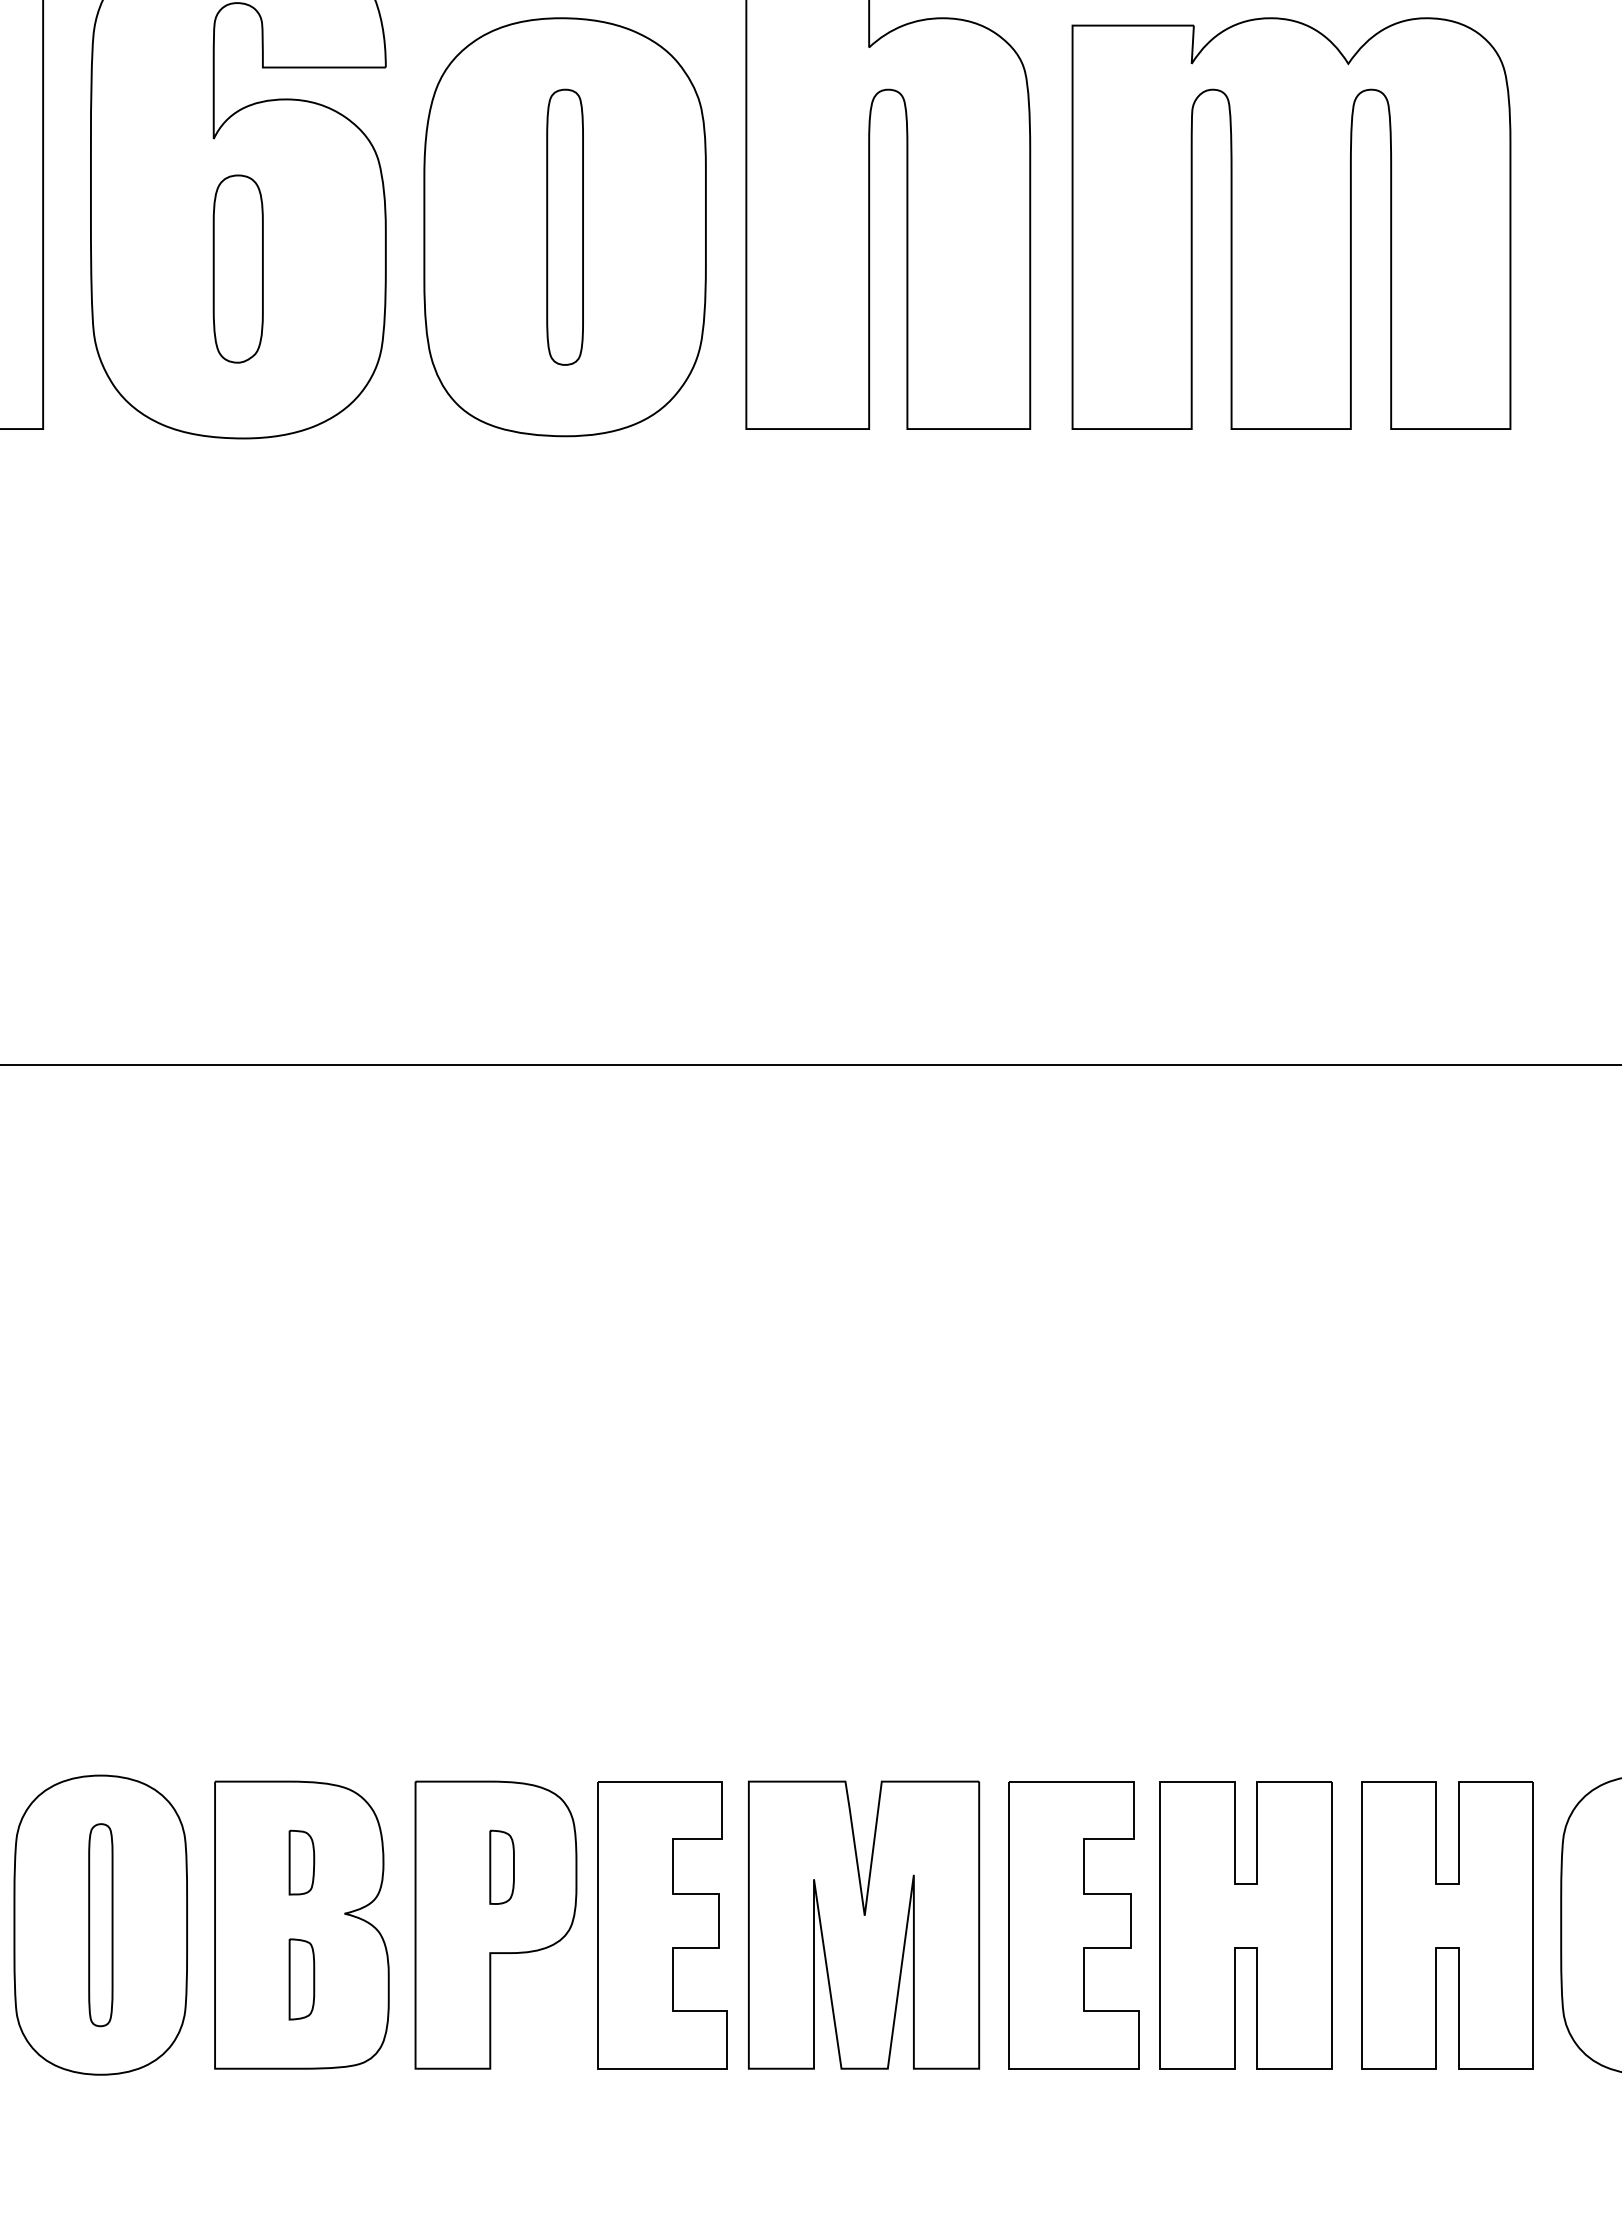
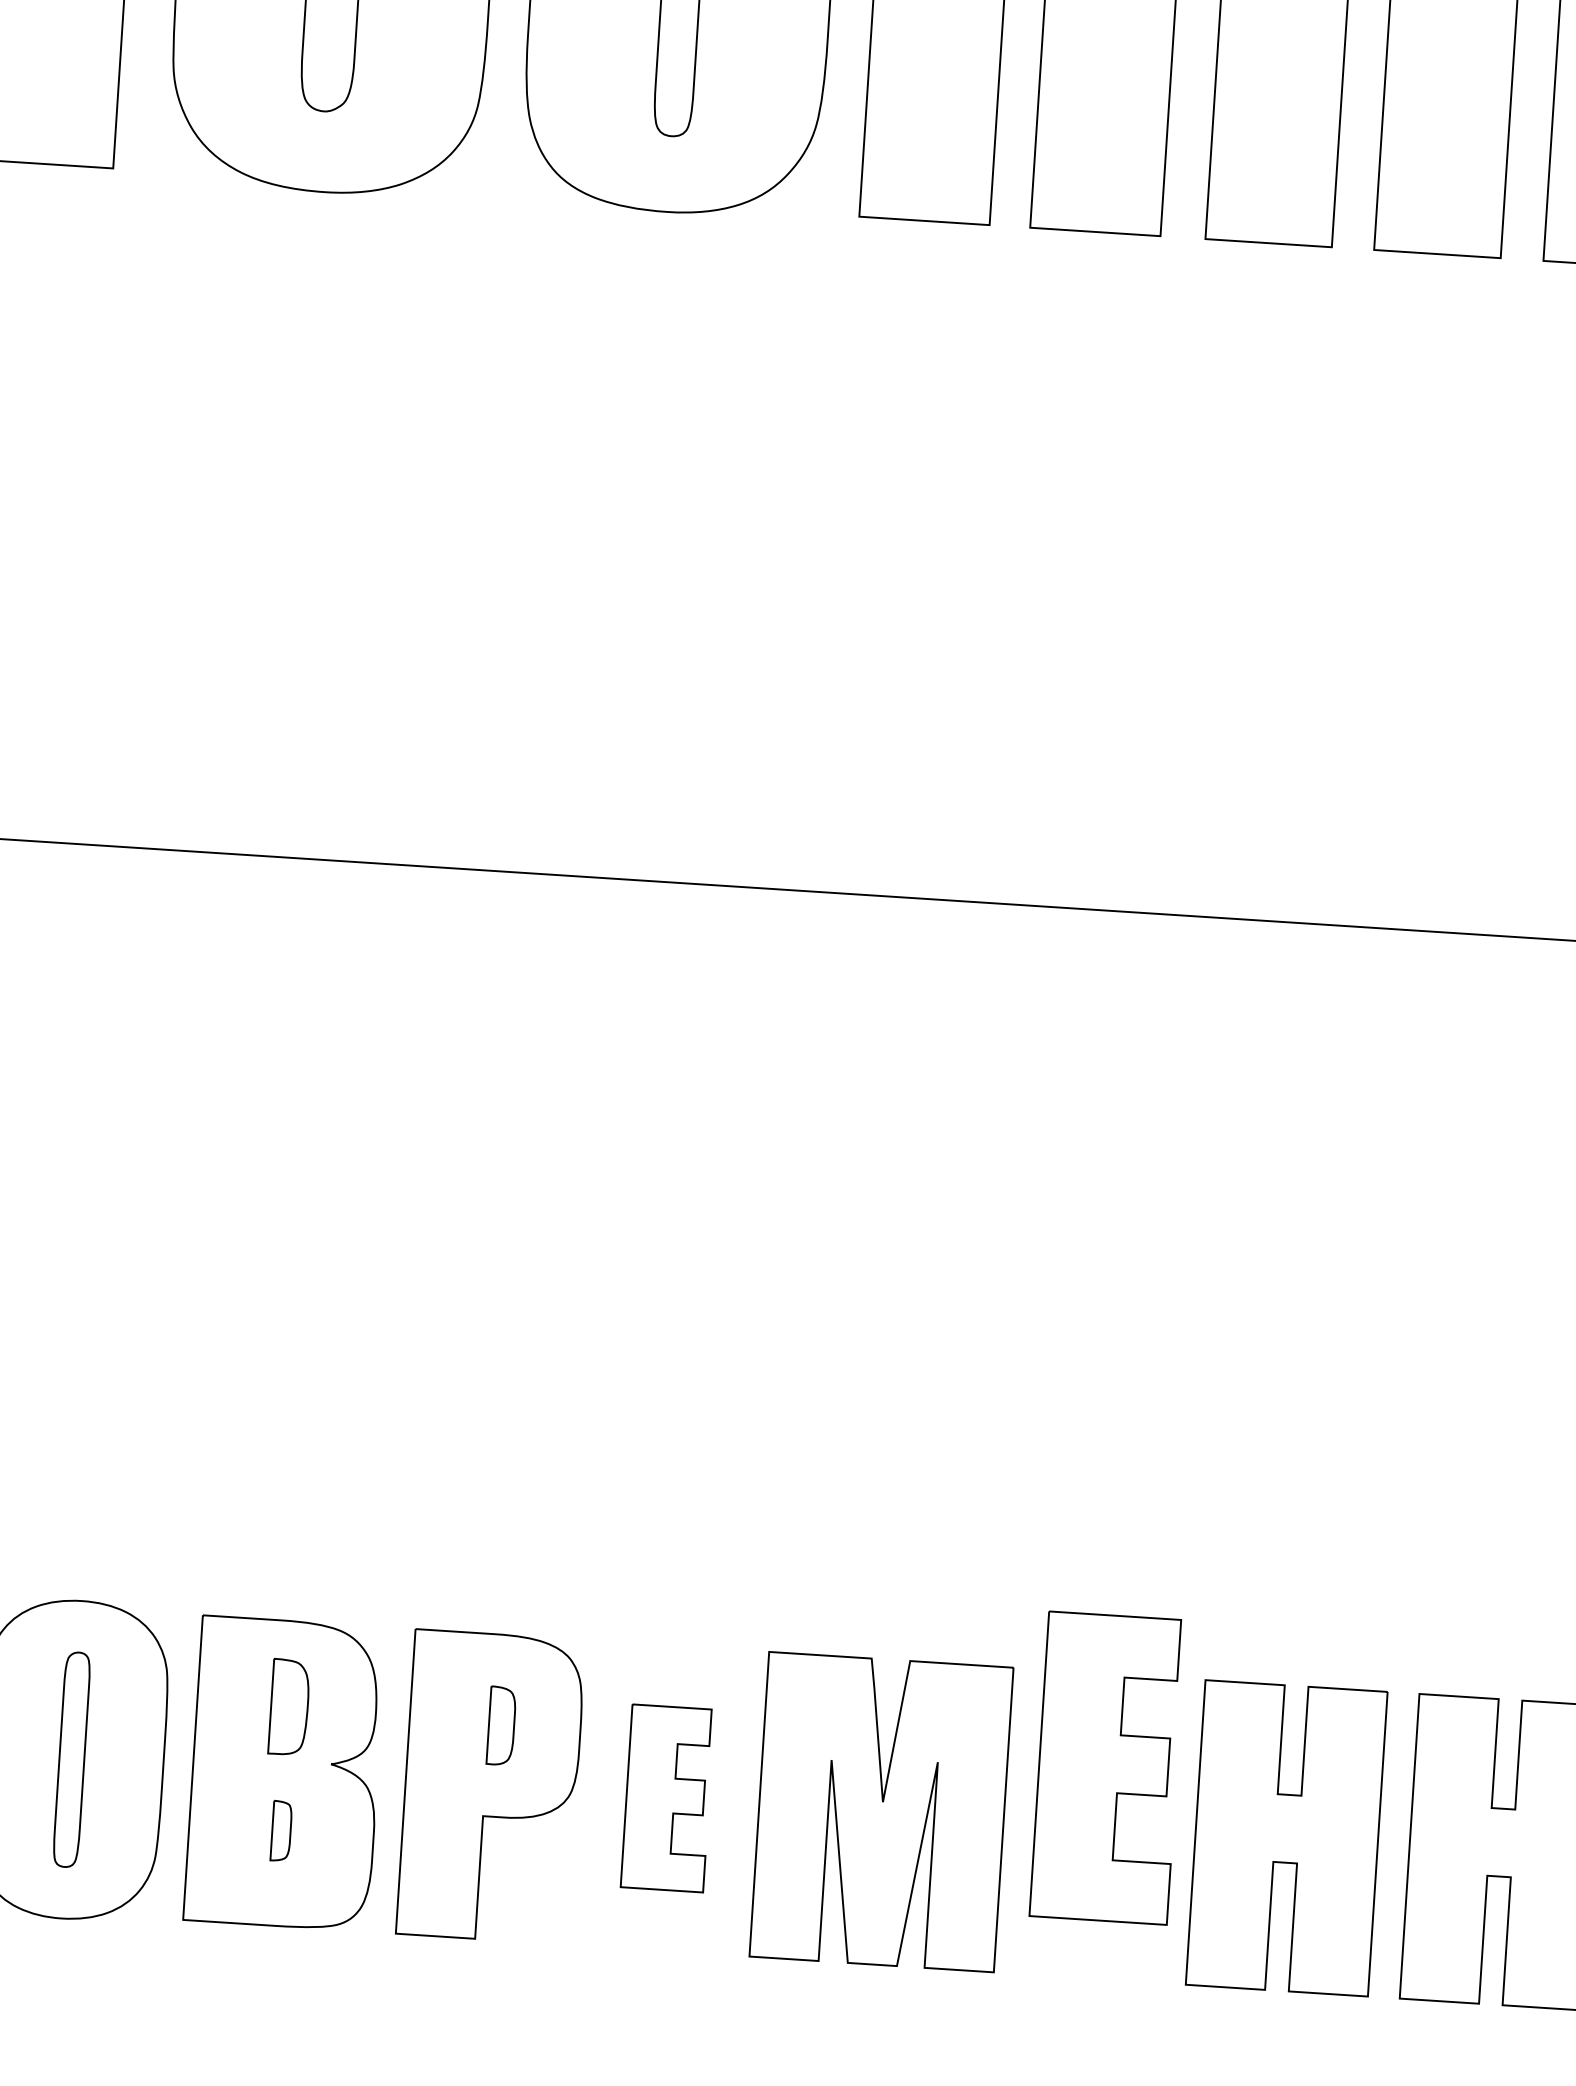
part: (301, 1862) -> (289, 1707), size x1.4
part: (662, 1925) -> (667, 1798), size x0.6
part: (1073, 1925) -> (1107, 1768), moved
part: (301, 1979) -> (280, 1831), size x0.7

